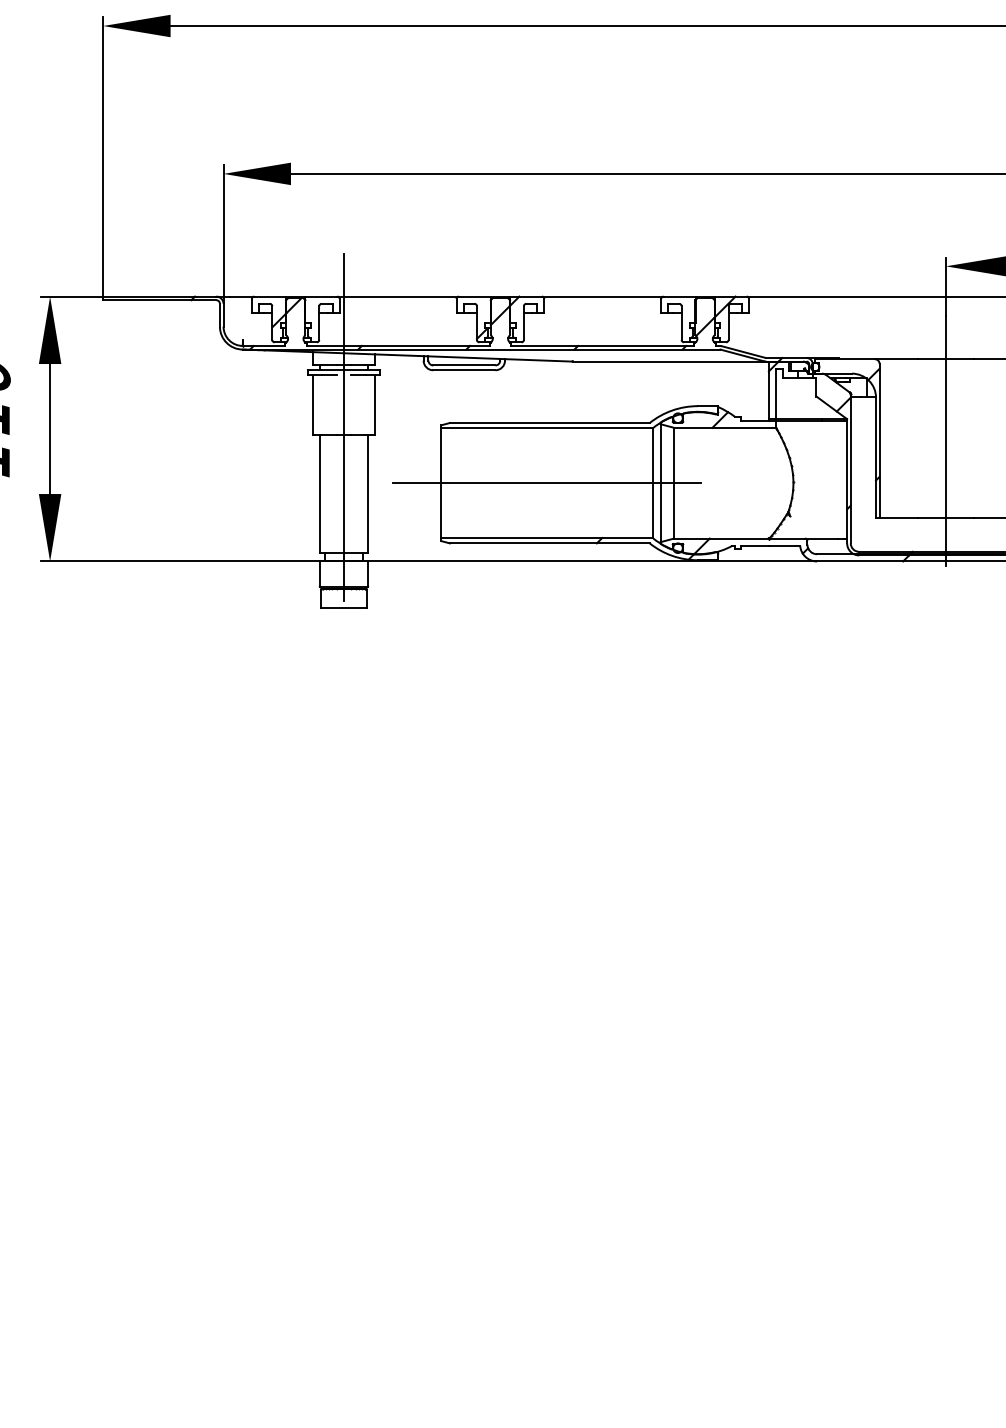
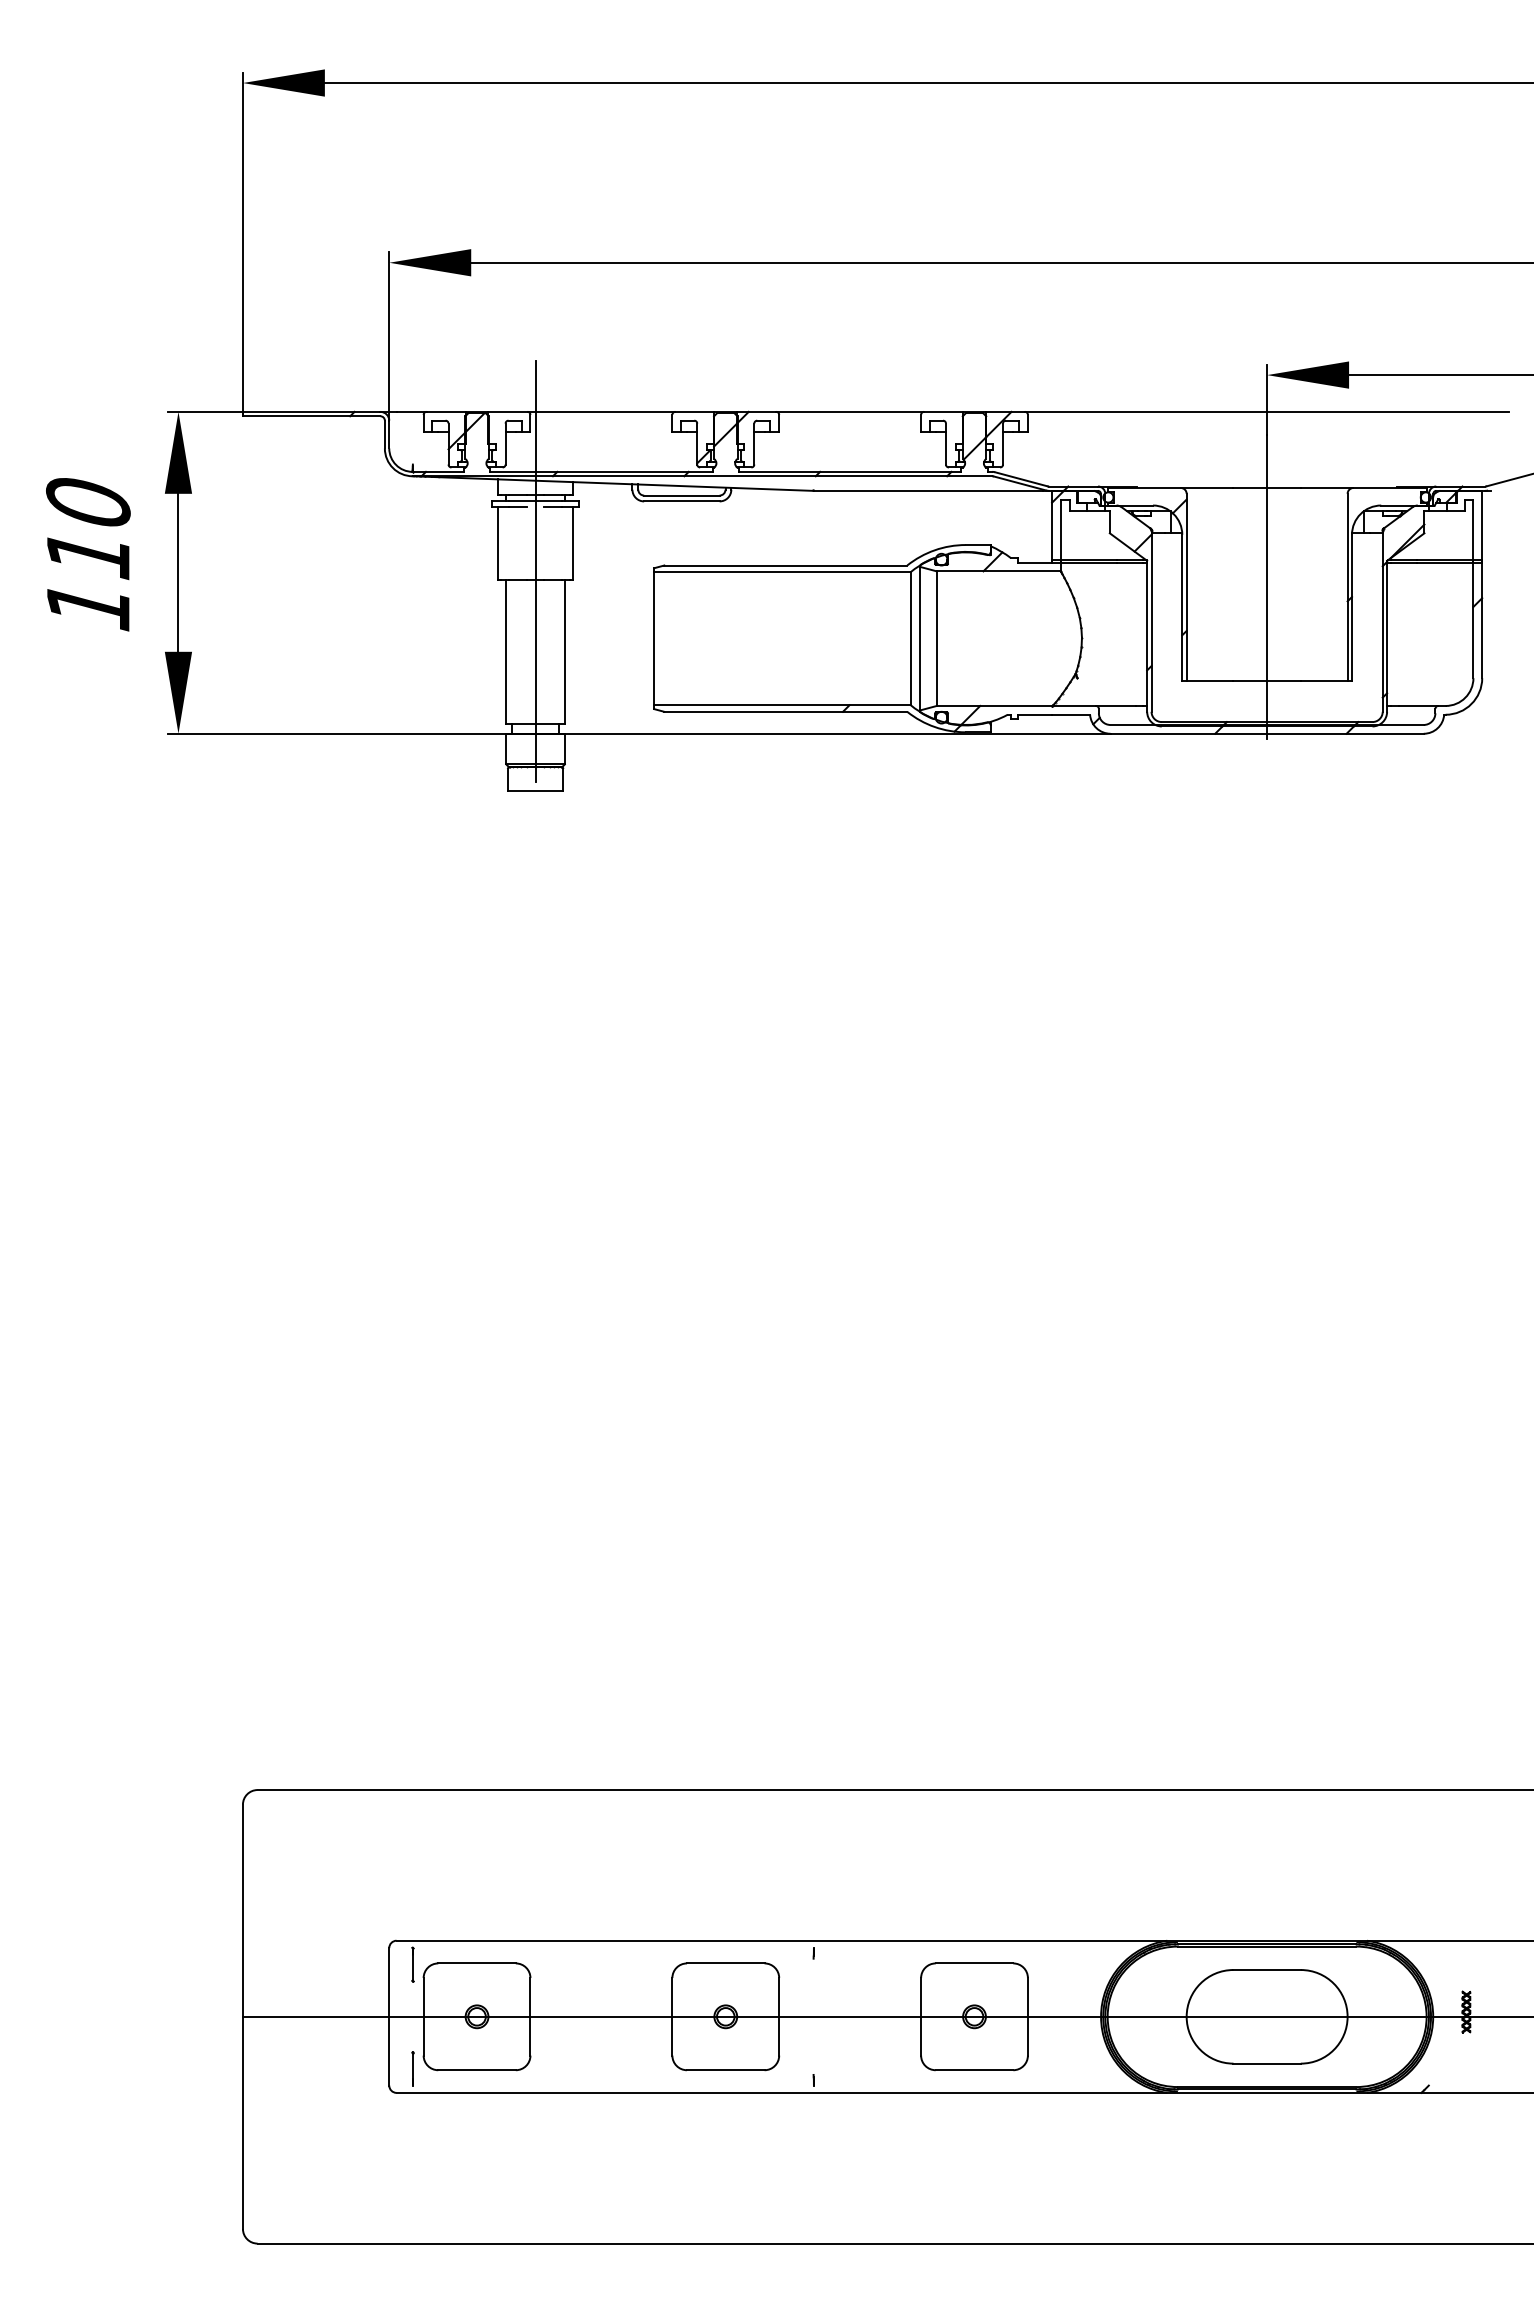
line: (547, 483) -> (782, 638), removed

